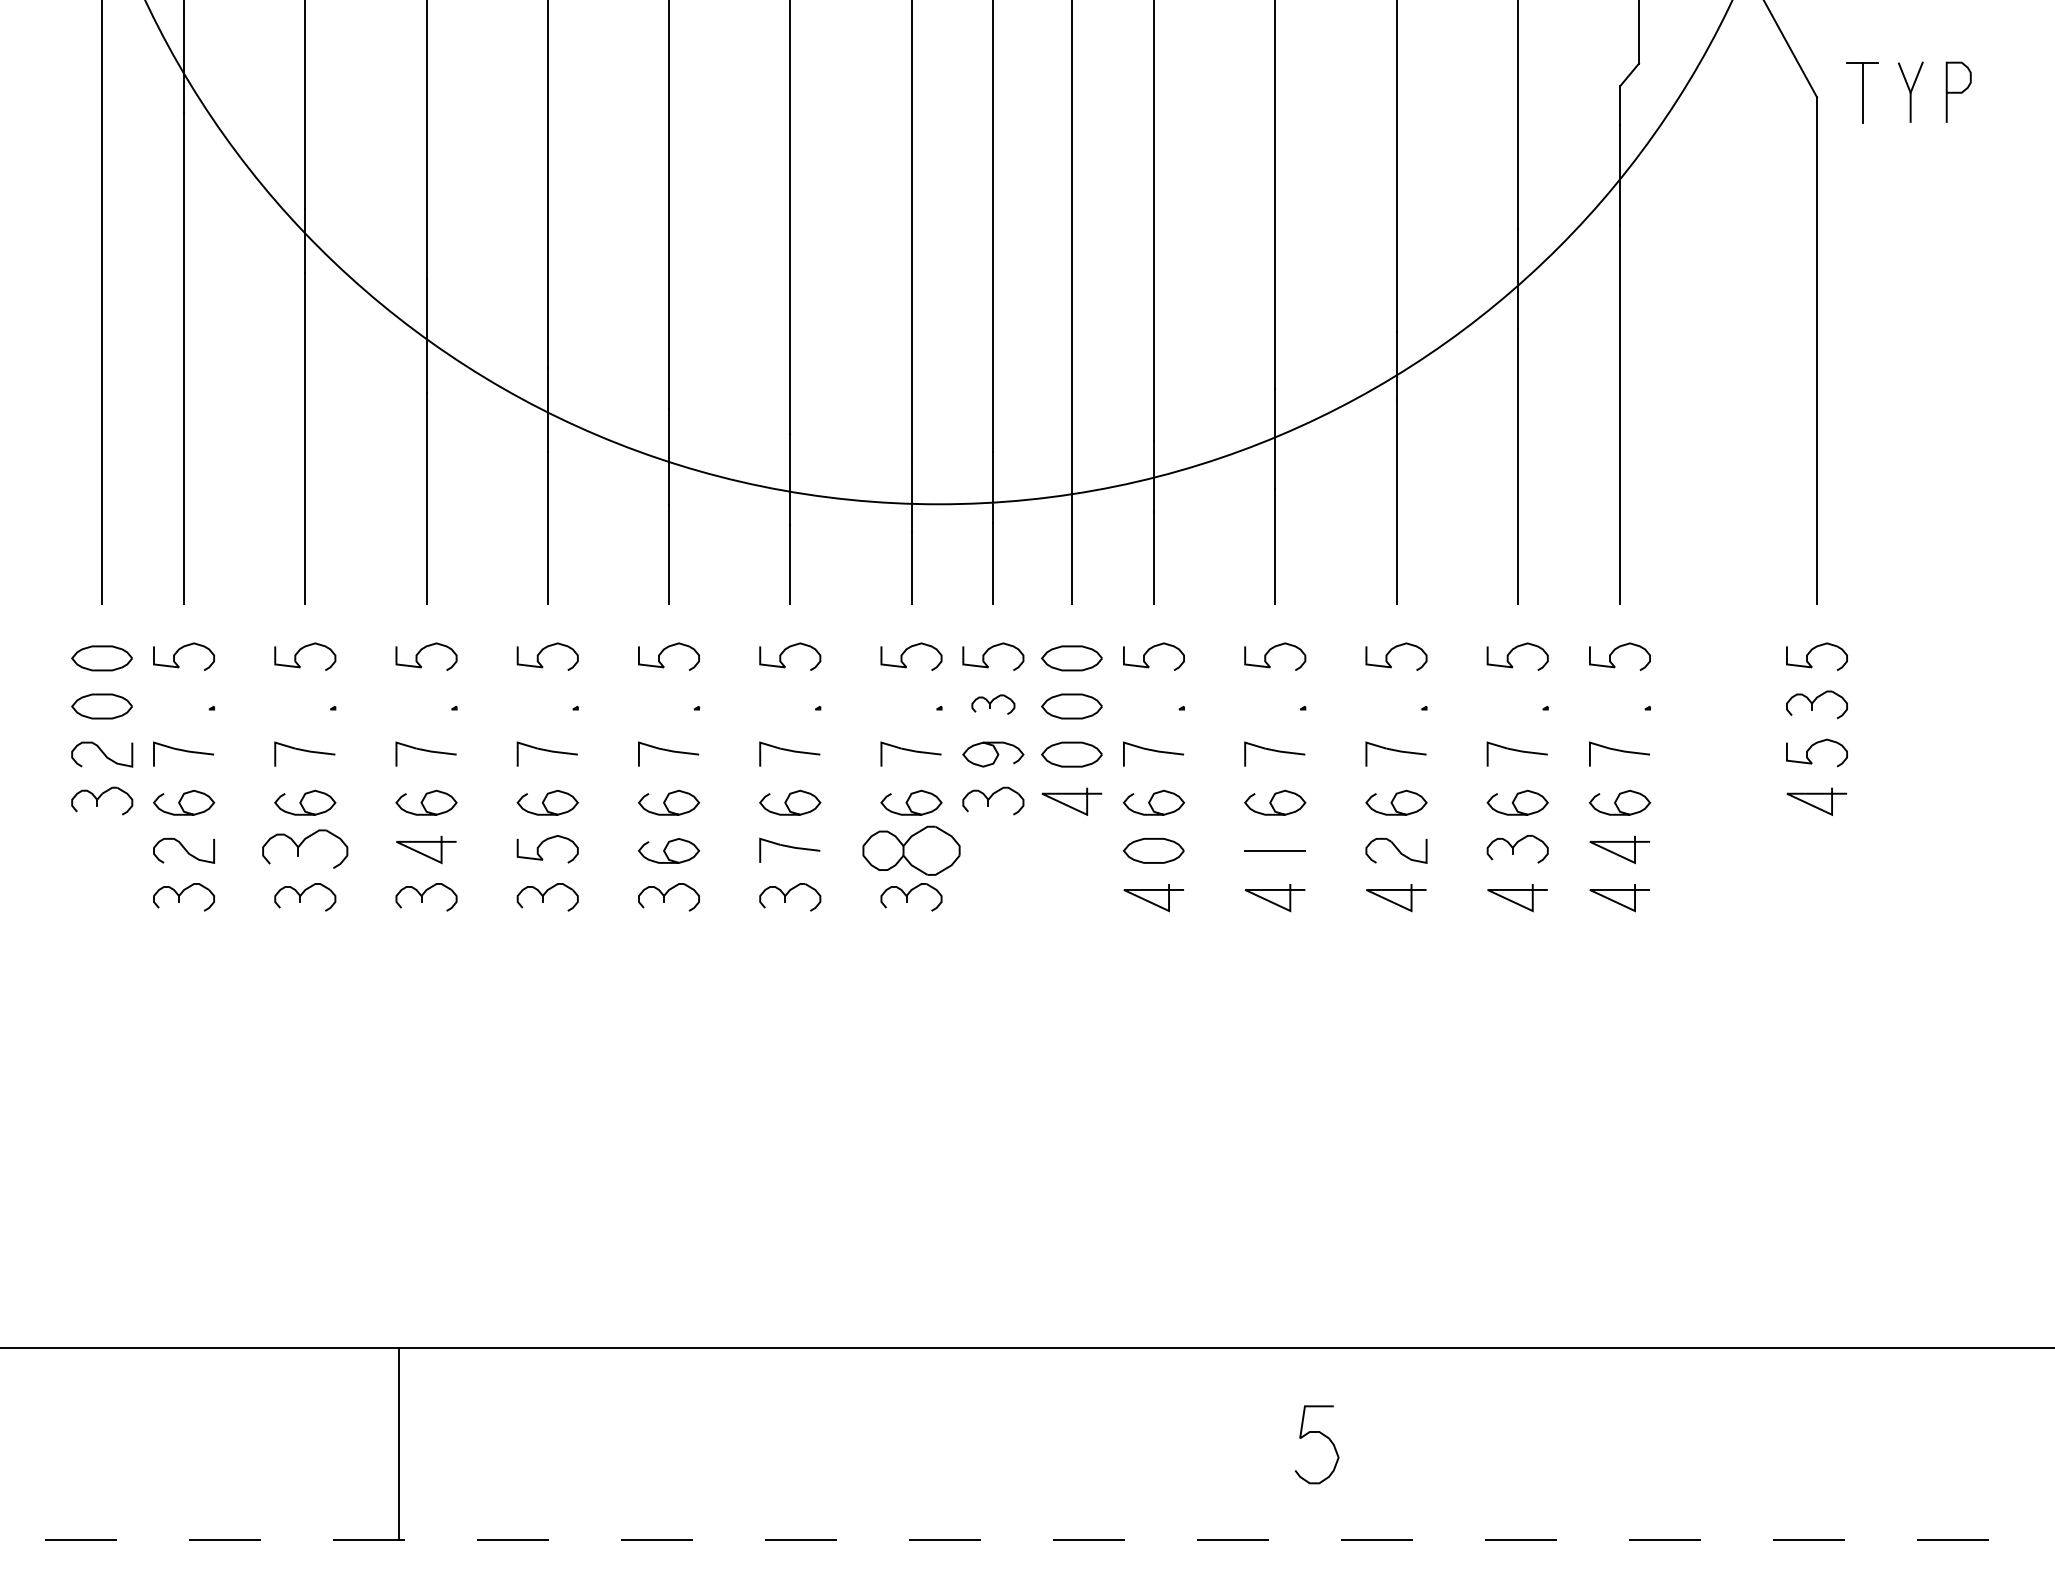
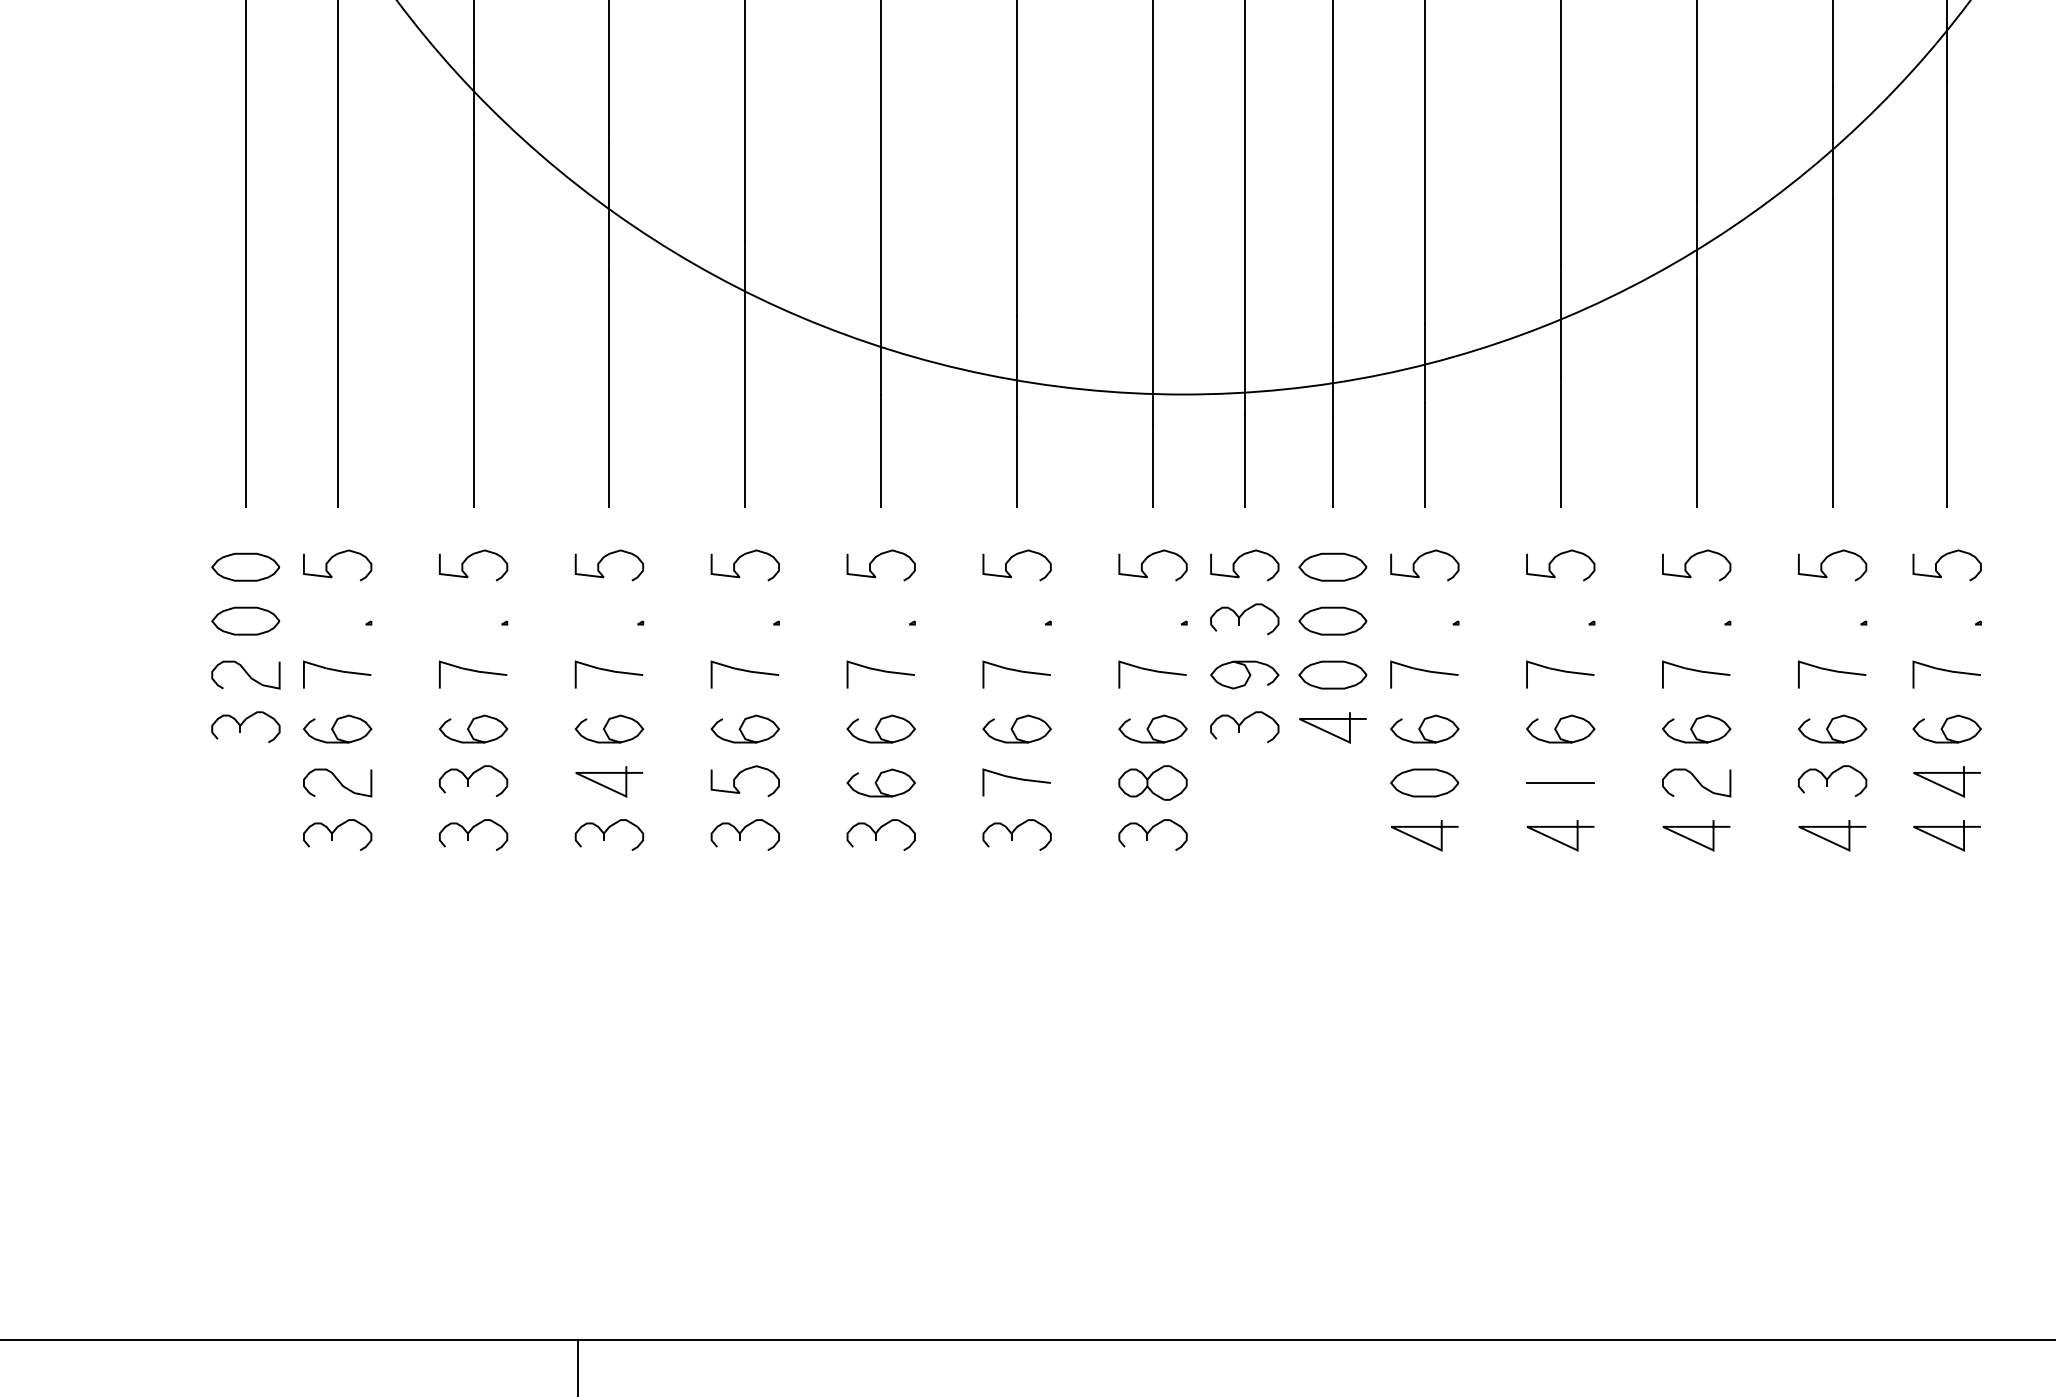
part: (993, 704) -> (1244, 618), size x1.43
part: (305, 849) -> (473, 781), size x0.71
part: (911, 850) -> (1153, 782), size x0.62

